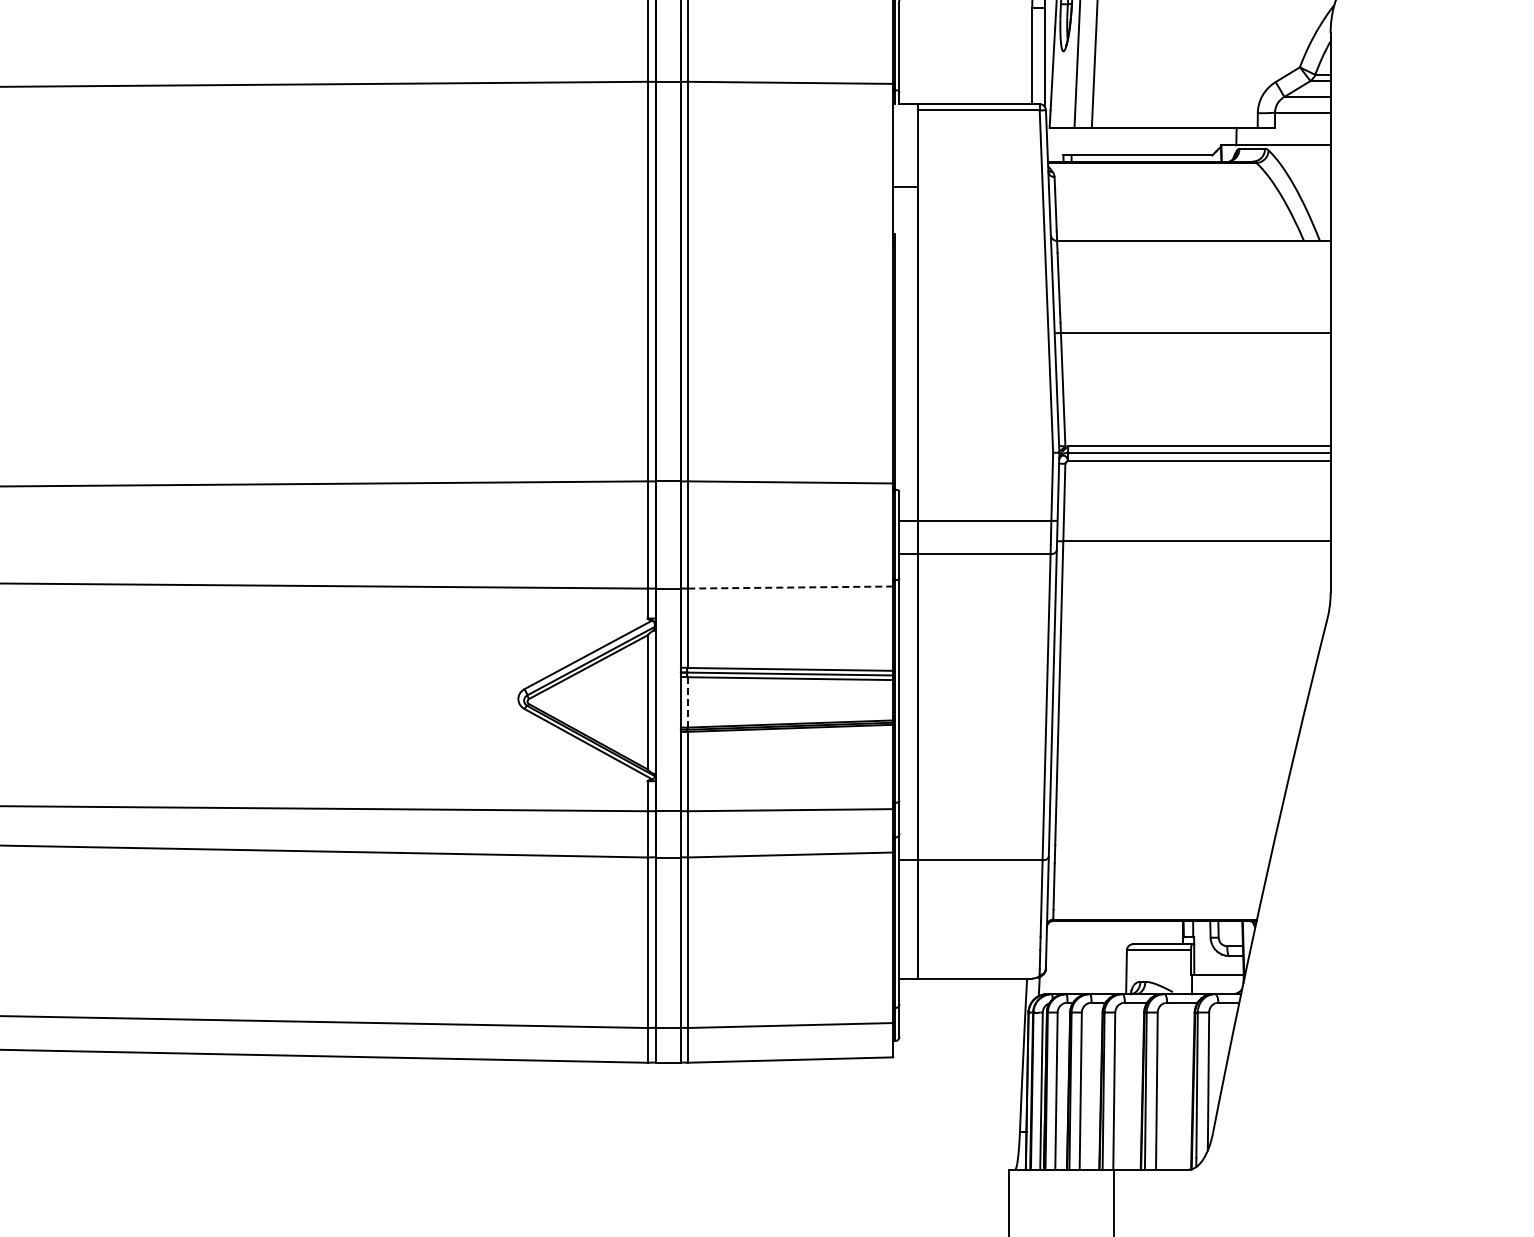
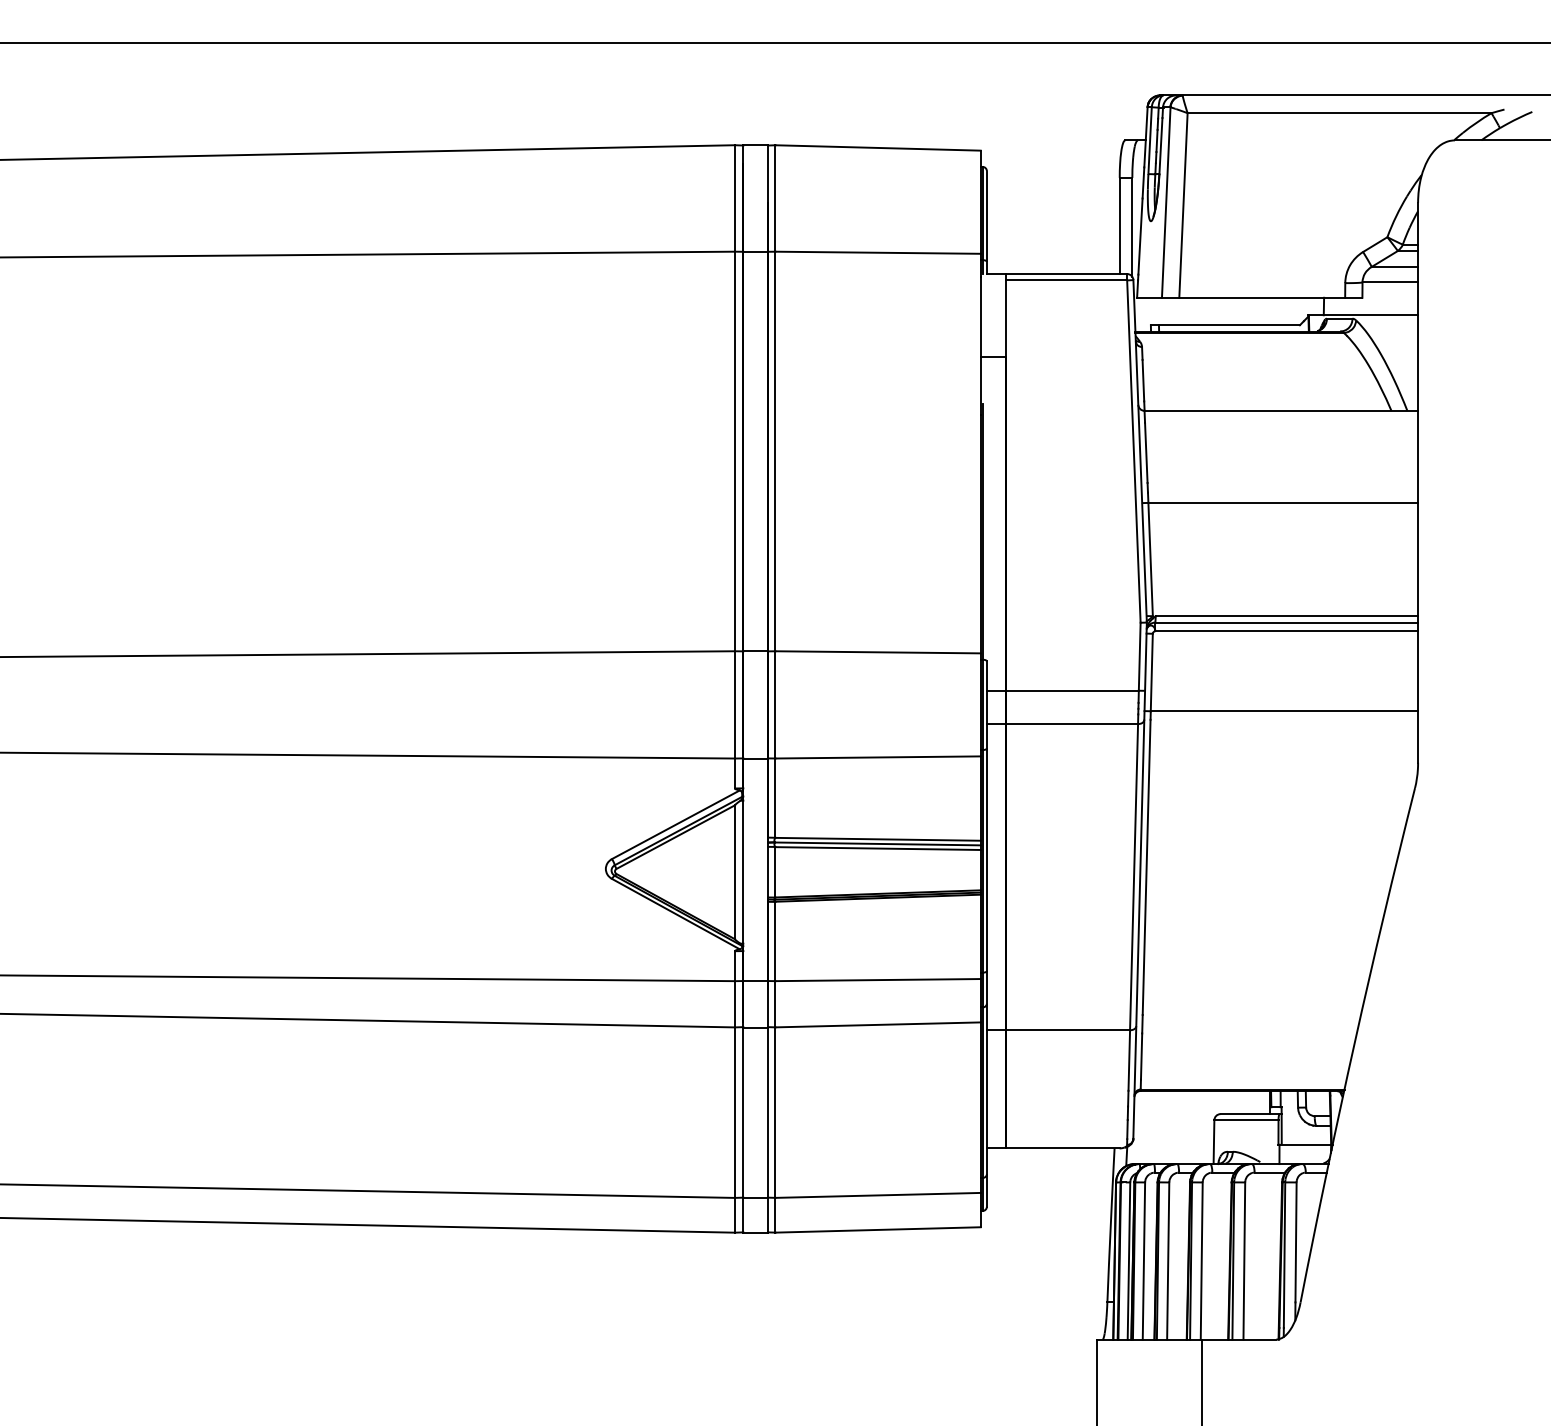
line: (791, 587) -> (878, 757), dashed -> solid
line: (688, 701) -> (775, 871), dashed -> solid

